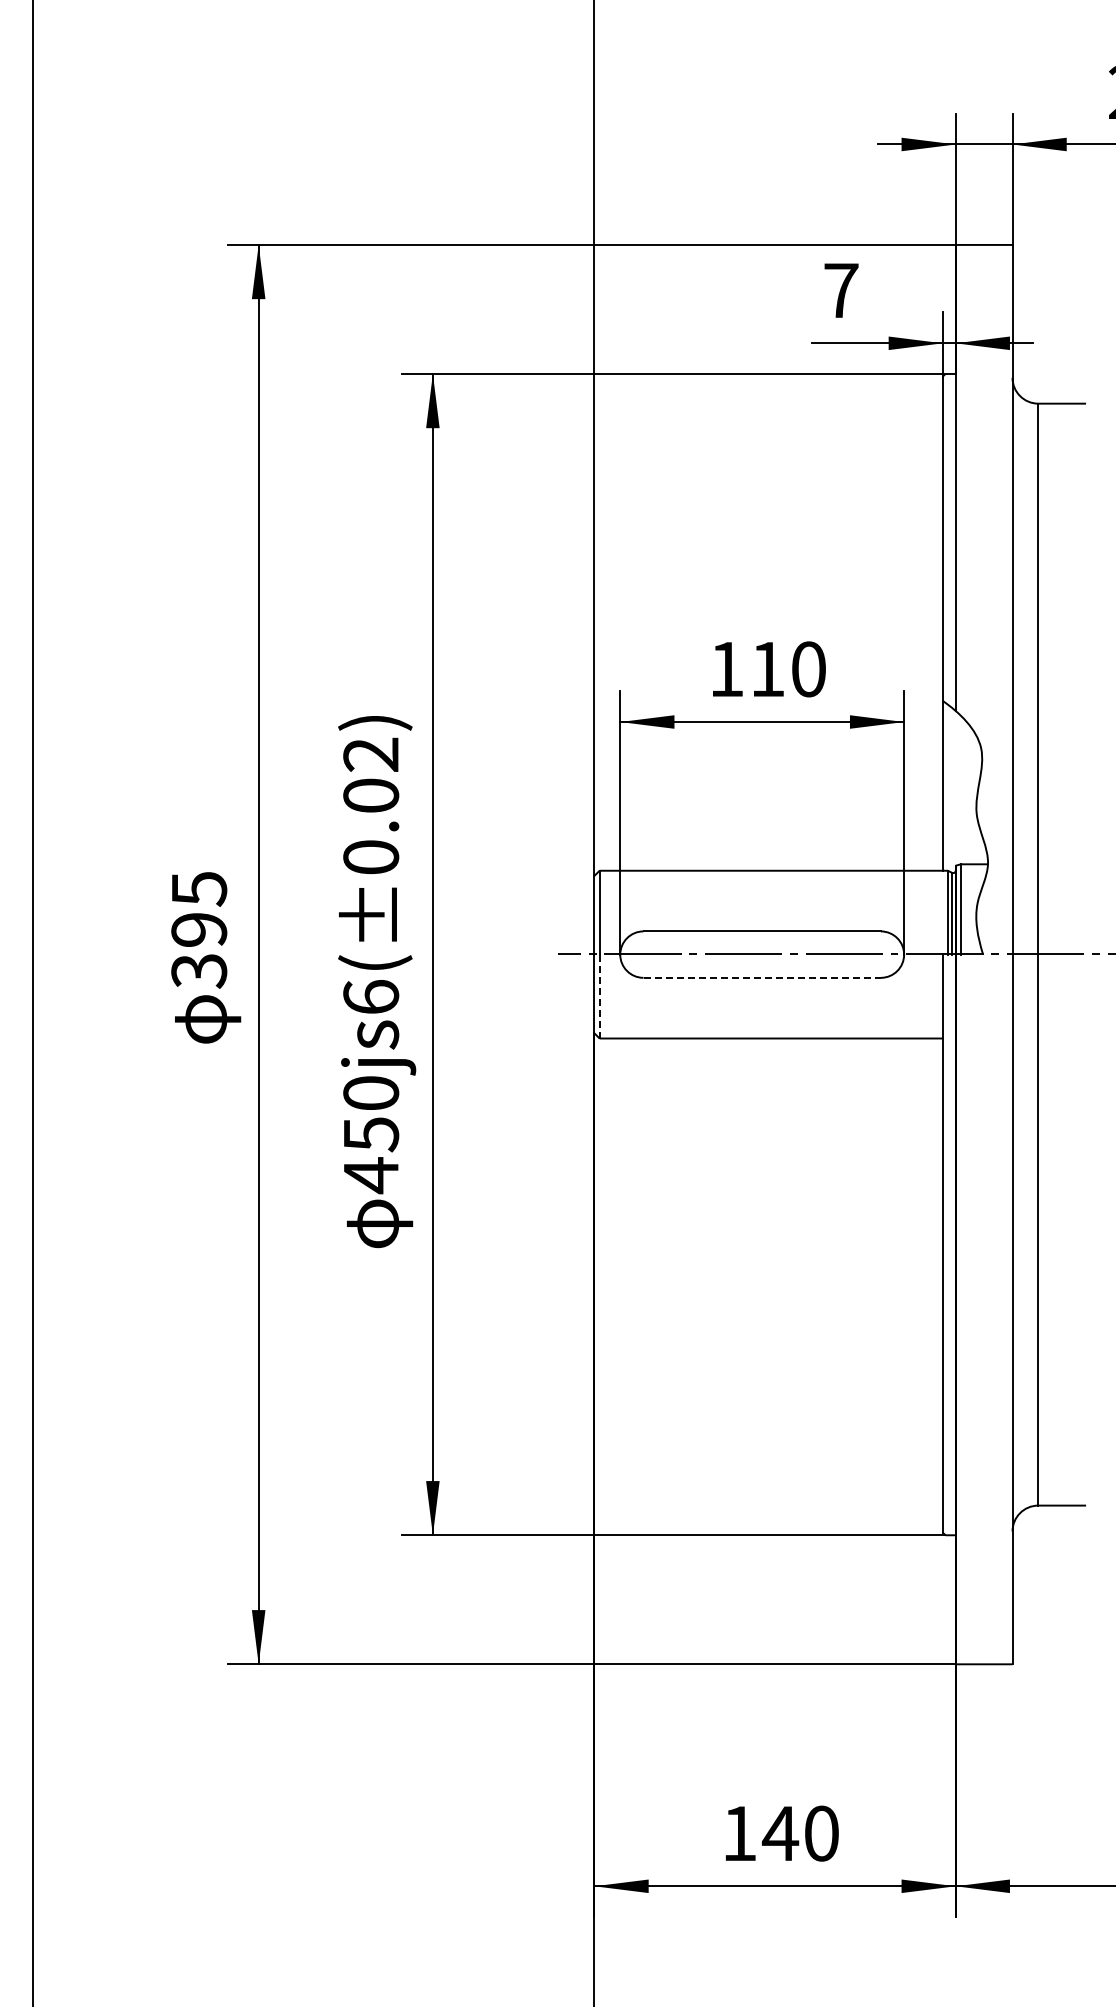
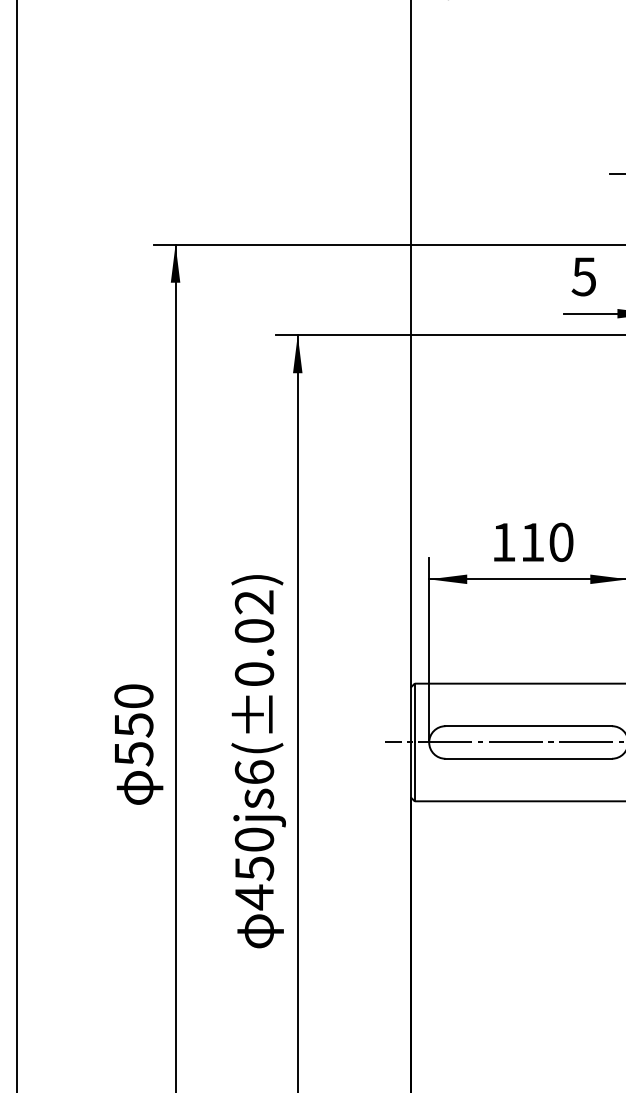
text: (840, 290) -> (583, 276), 7 -> 5
text: (199, 930) -> (134, 725), 395 -> 550
line: (762, 977) -> (528, 758), dashed -> solid
line: (599, 996) -> (414, 771), dashed -> solid

